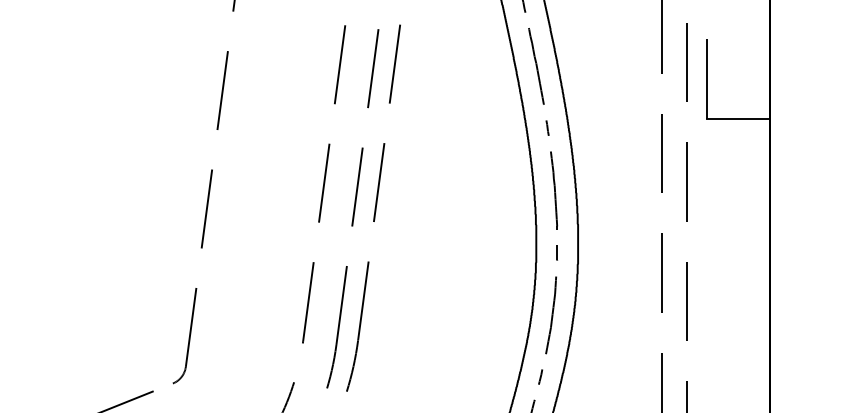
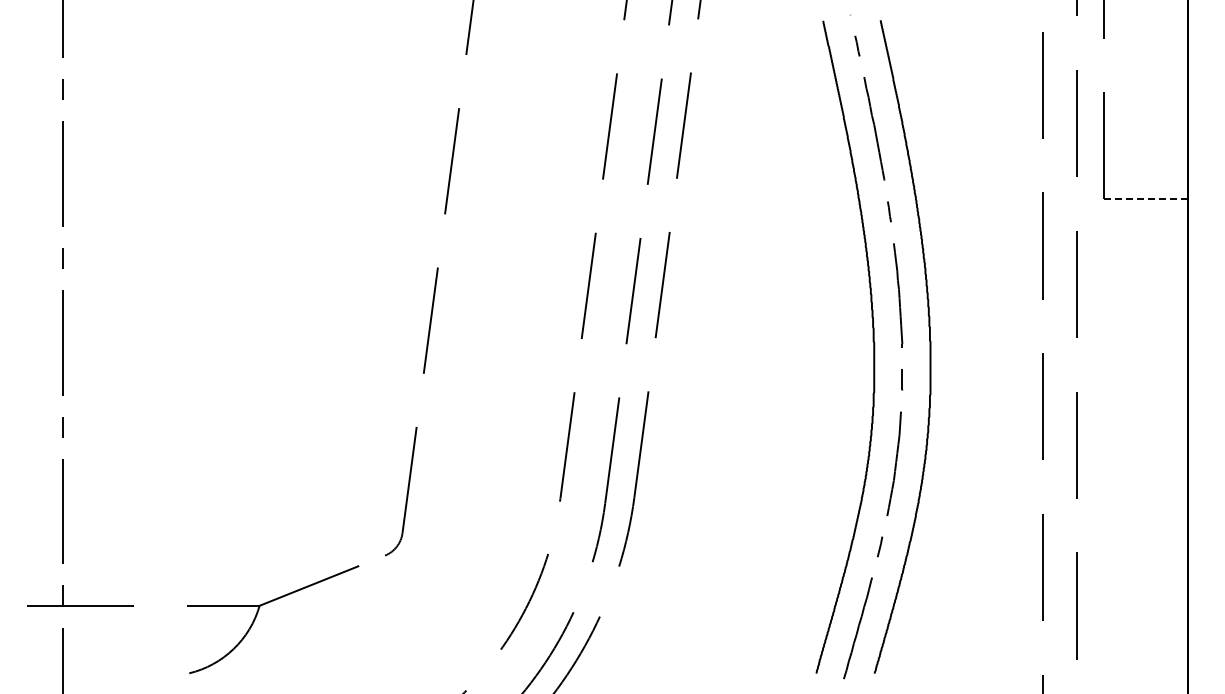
line: (737, 118) -> (1145, 199), solid -> dashed

